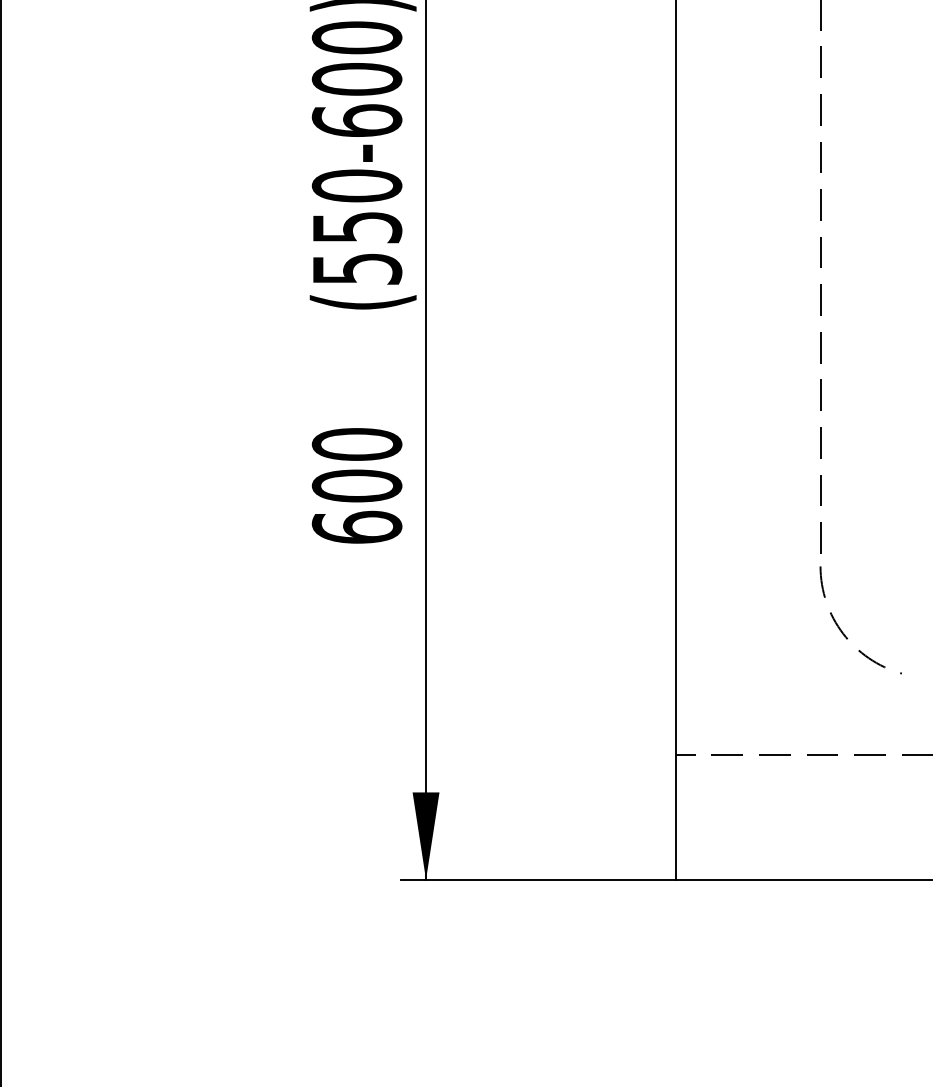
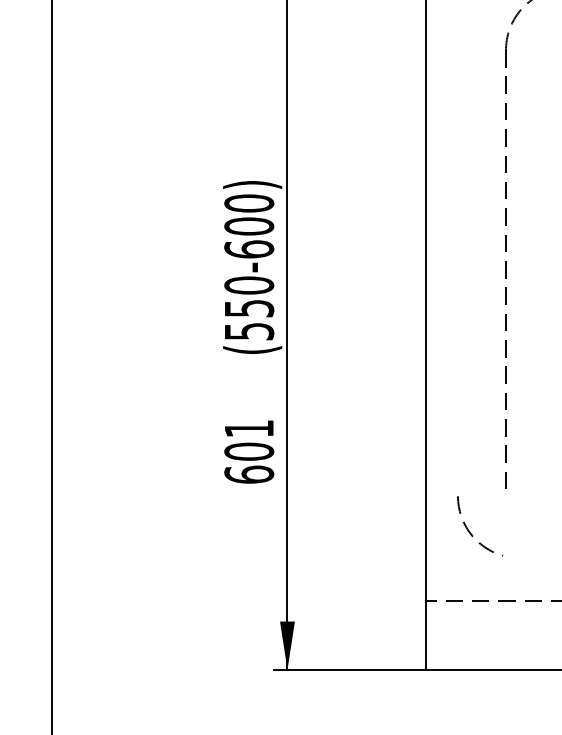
text: (357, 443) -> (249, 428), 600 -> 601
arc: (843, 629) -> (470, 531), moved

